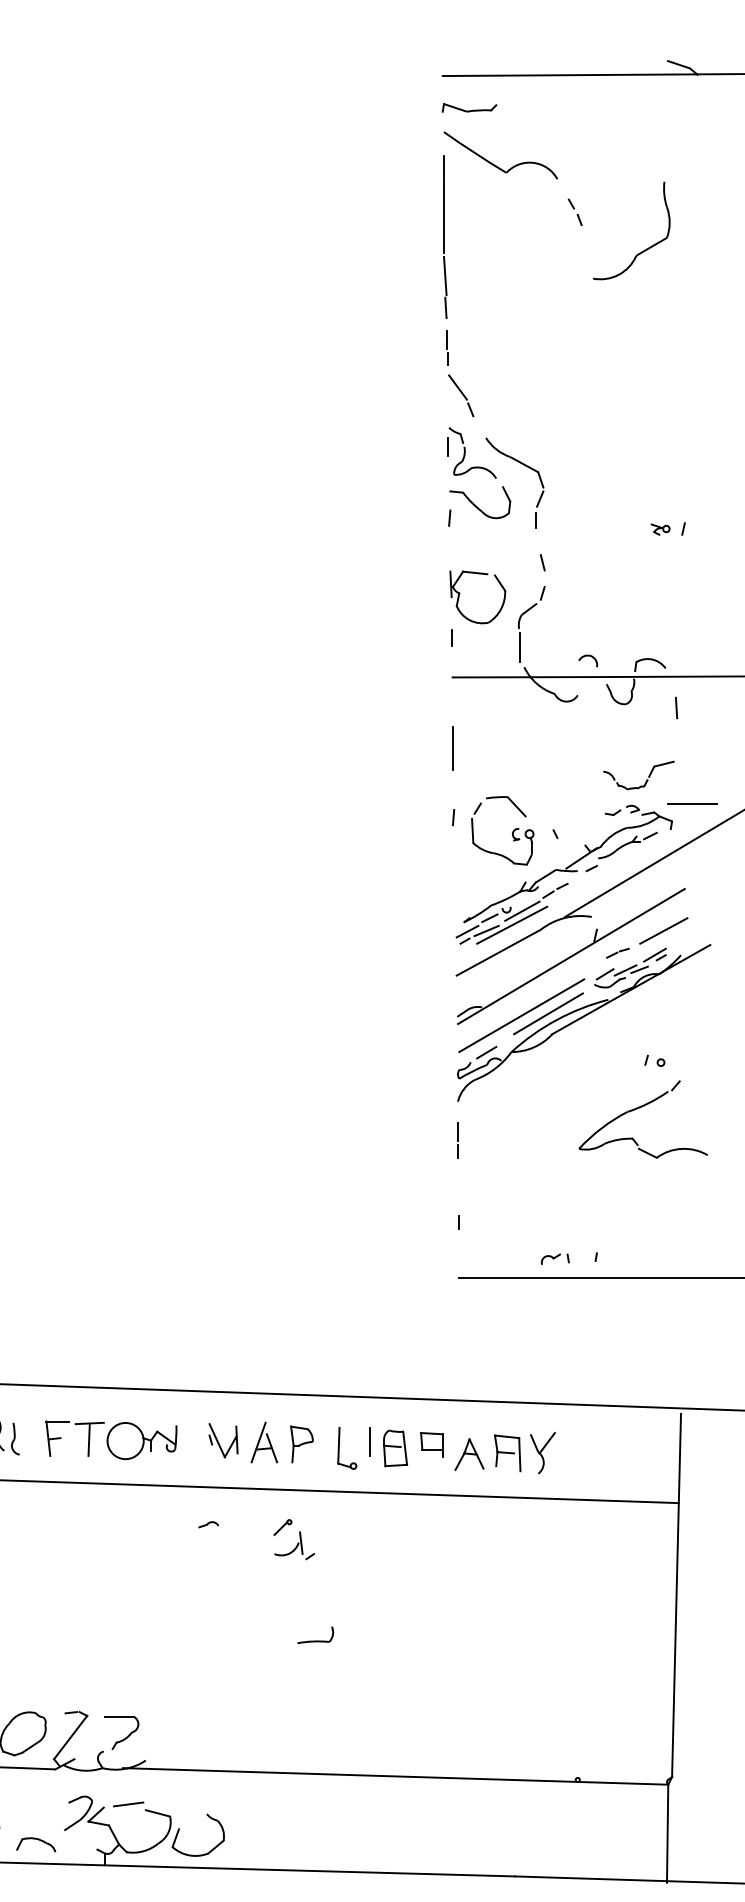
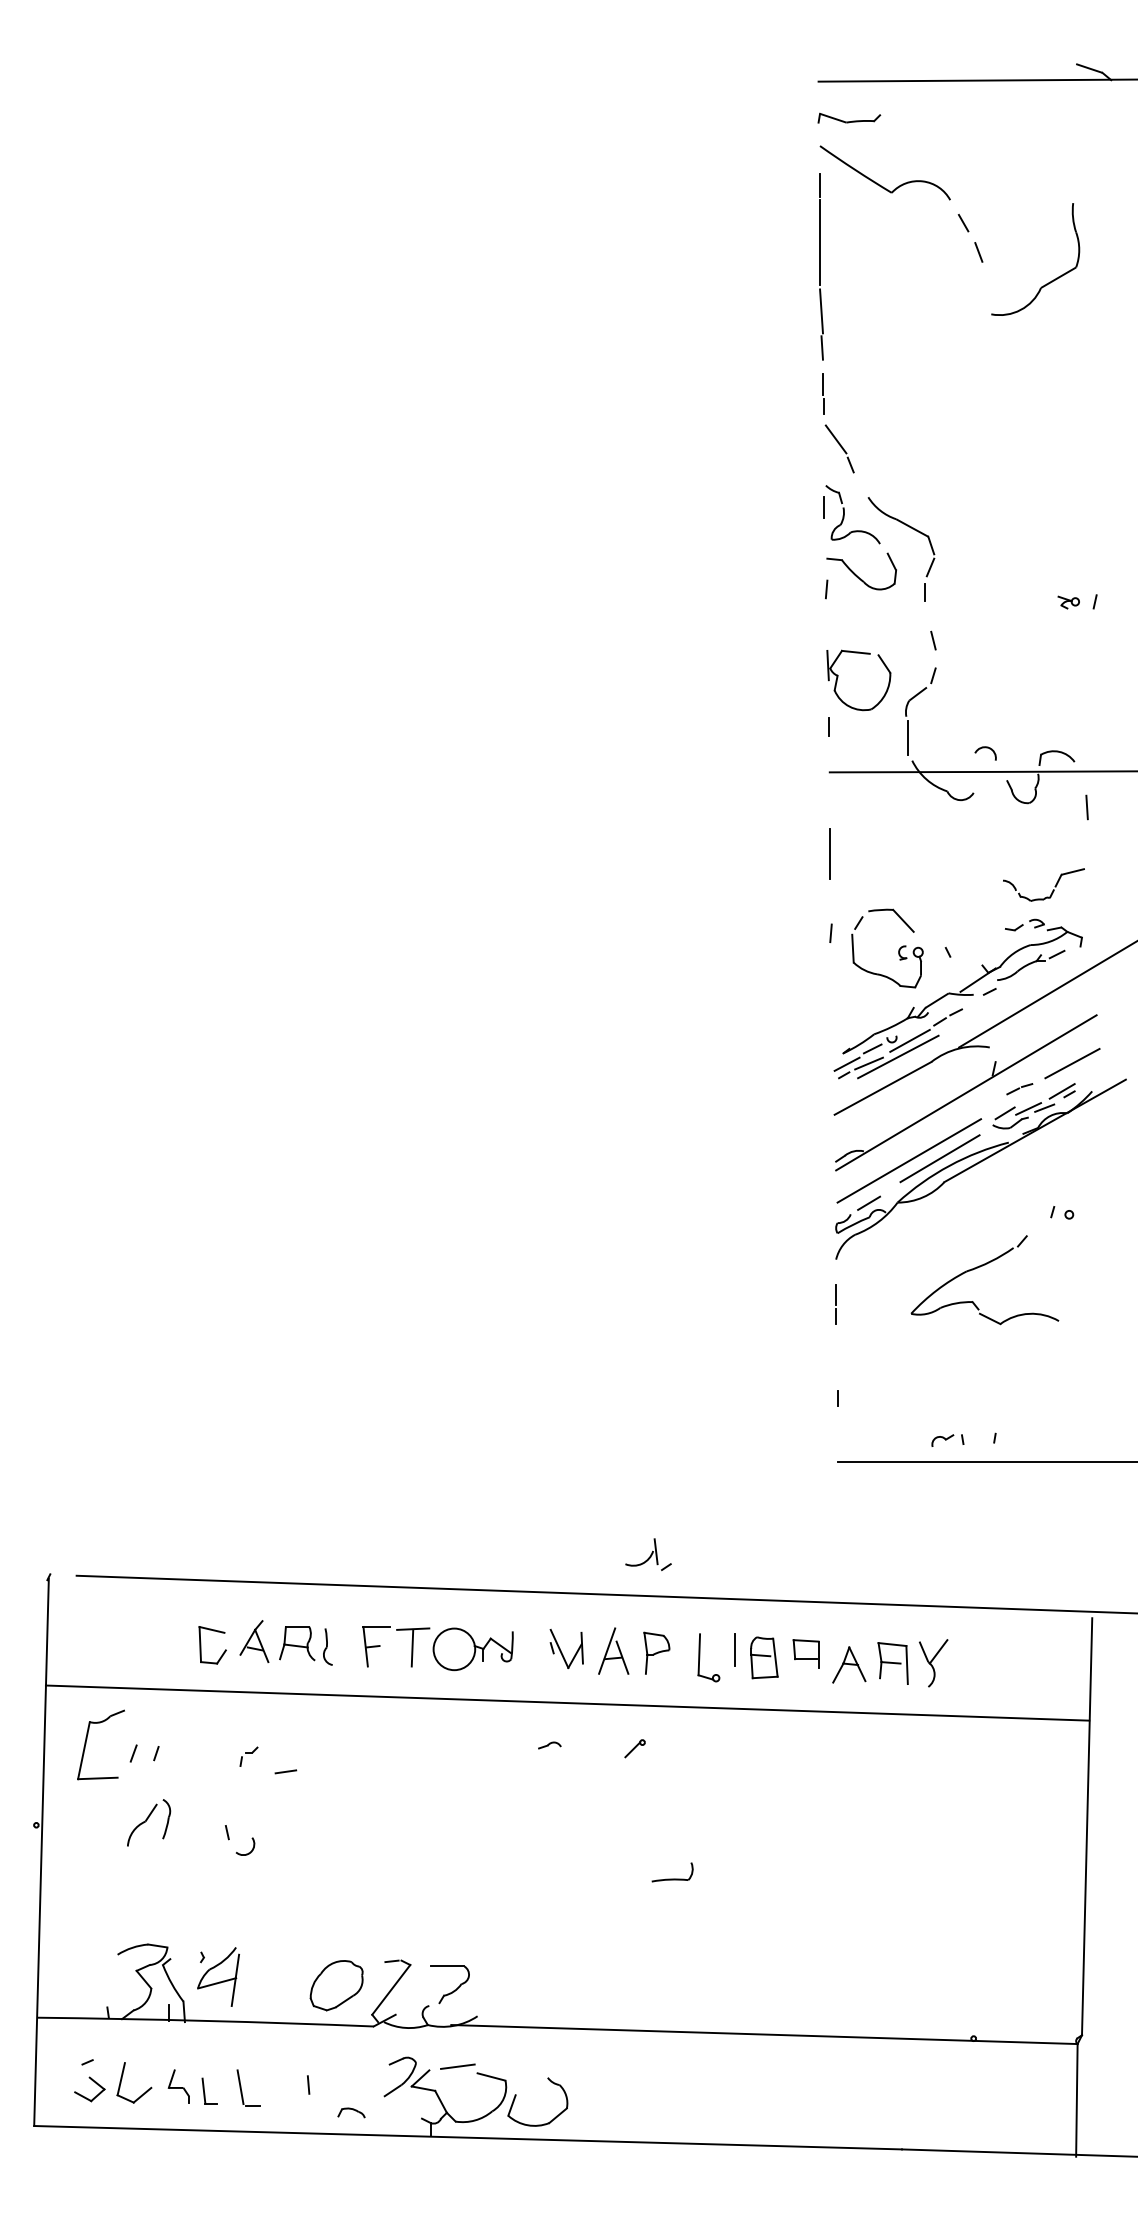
part: (575, 211) -> (970, 237), size x1.6
line: (692, 803) -> (1105, 917), removed
part: (639, 1108) -> (980, 1267), moved
part: (294, 1545) -> (648, 1554), moved
part: (36, 1844) -> (351, 2112), size x0.6

